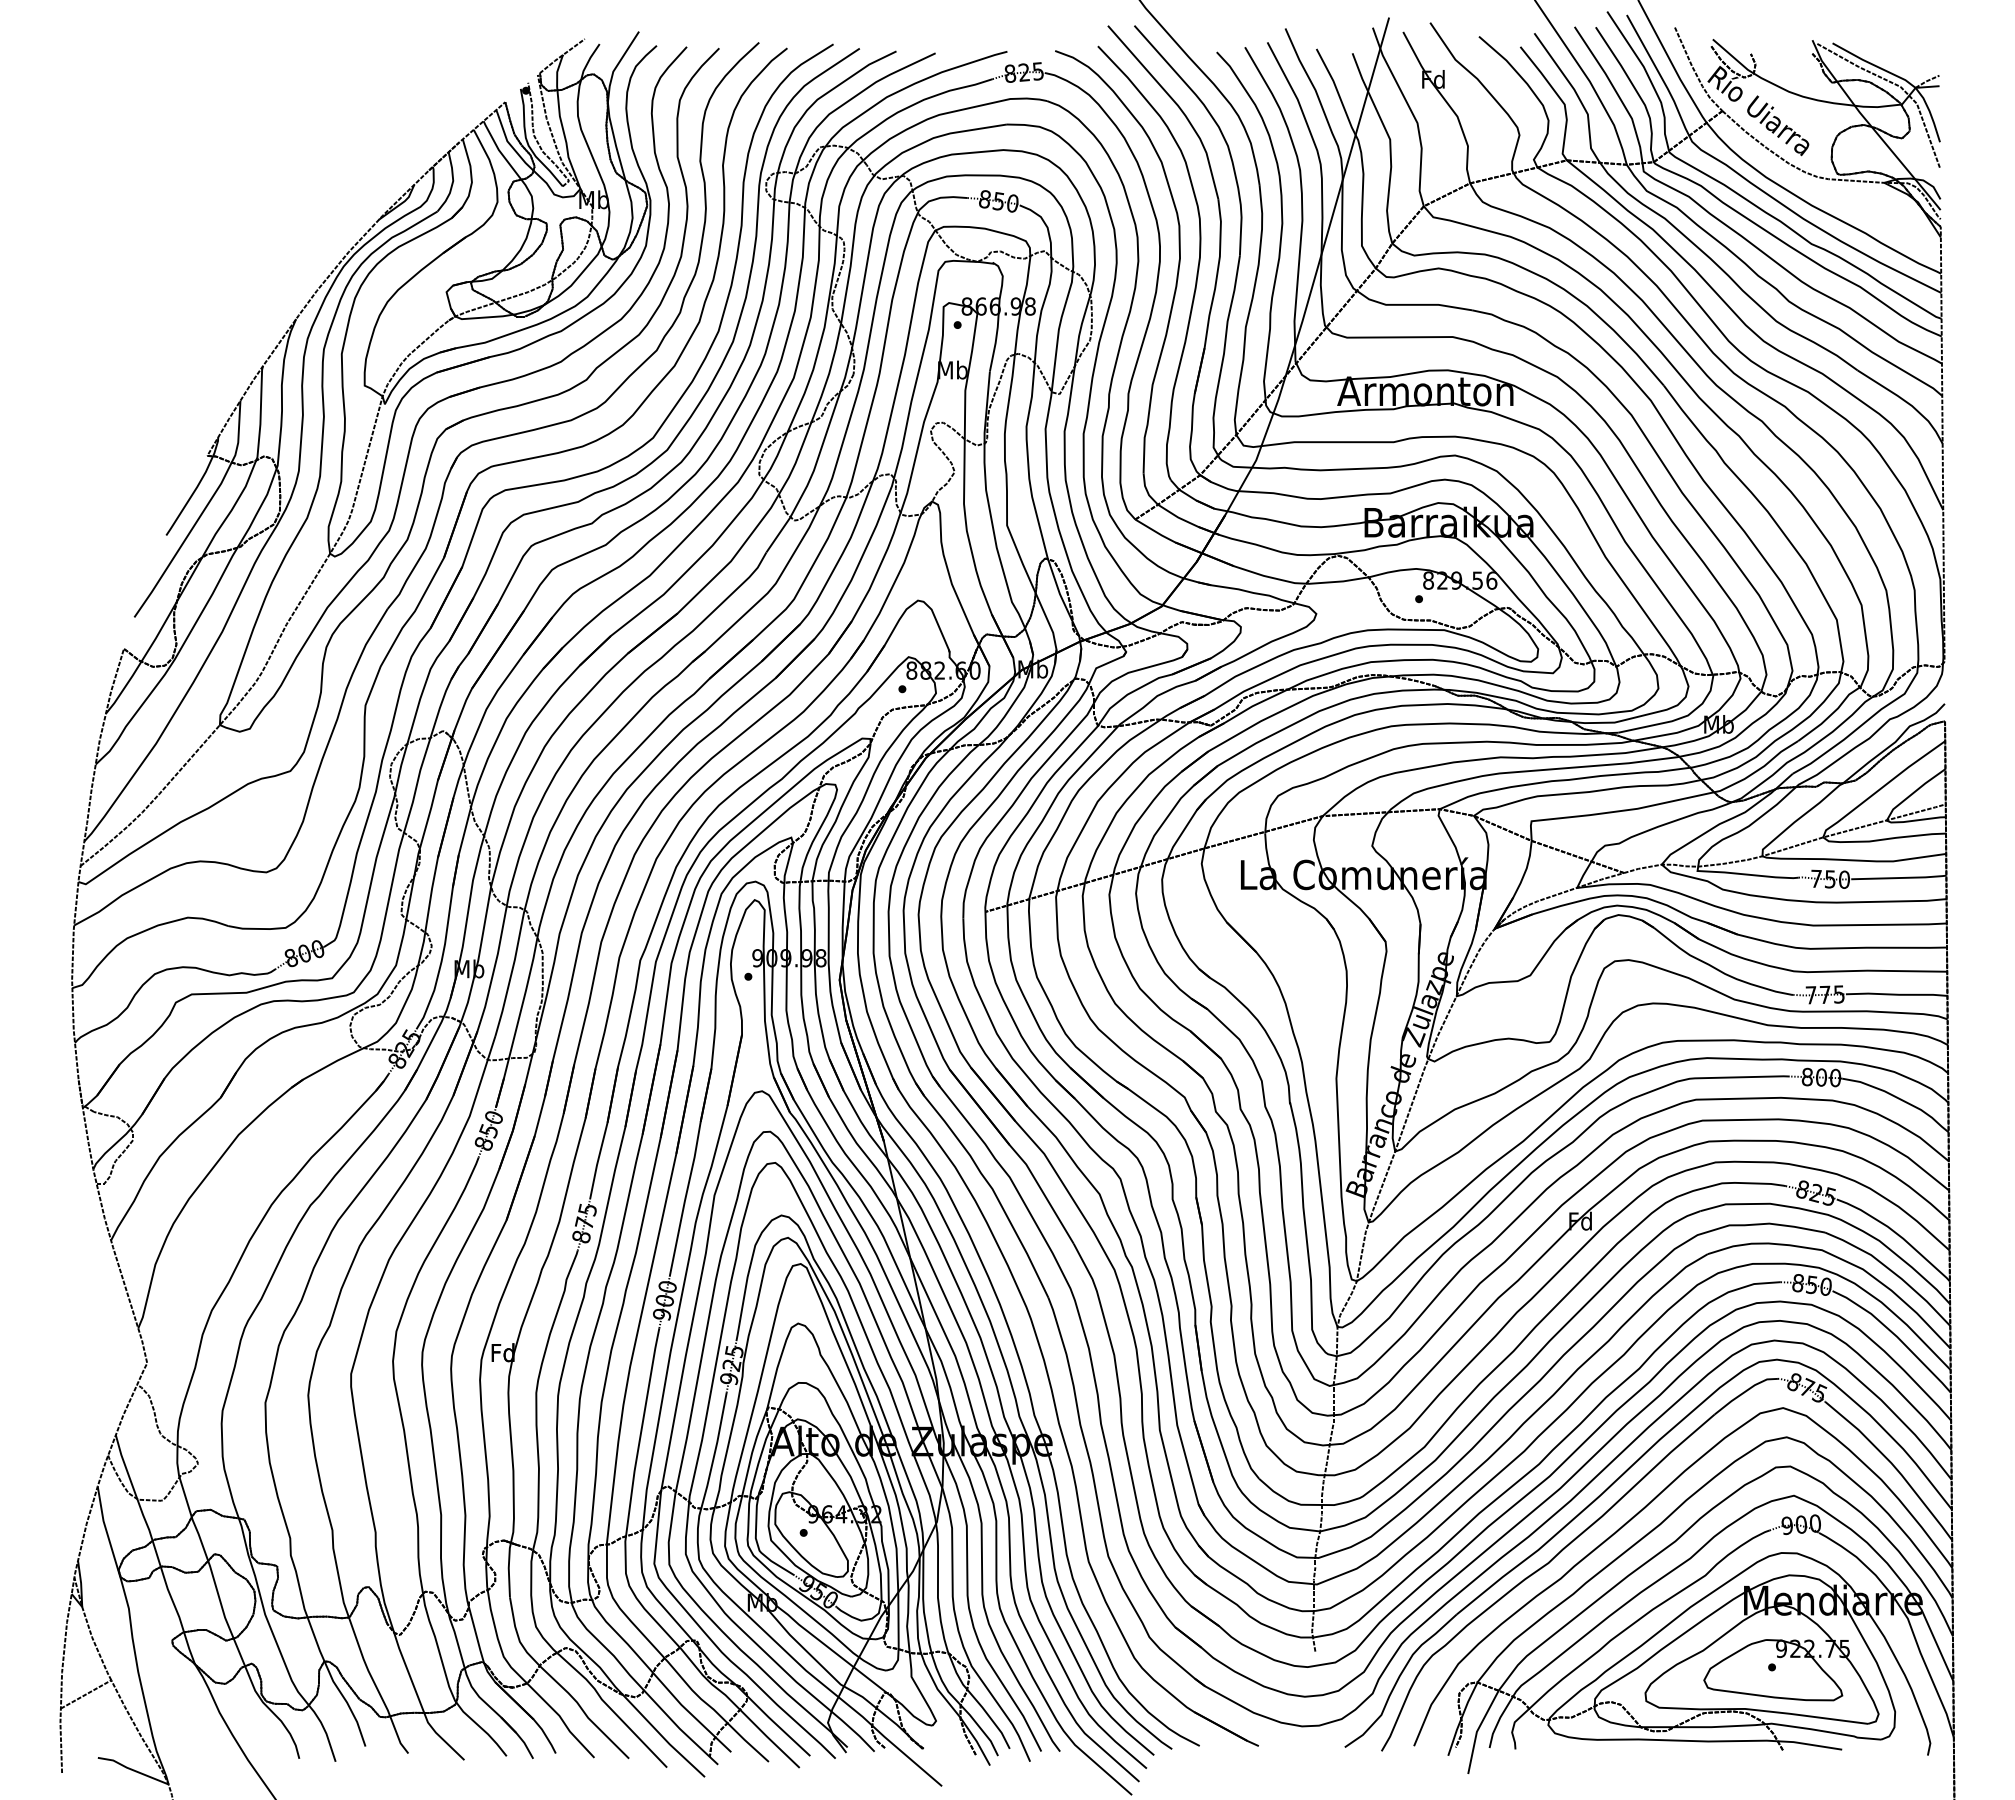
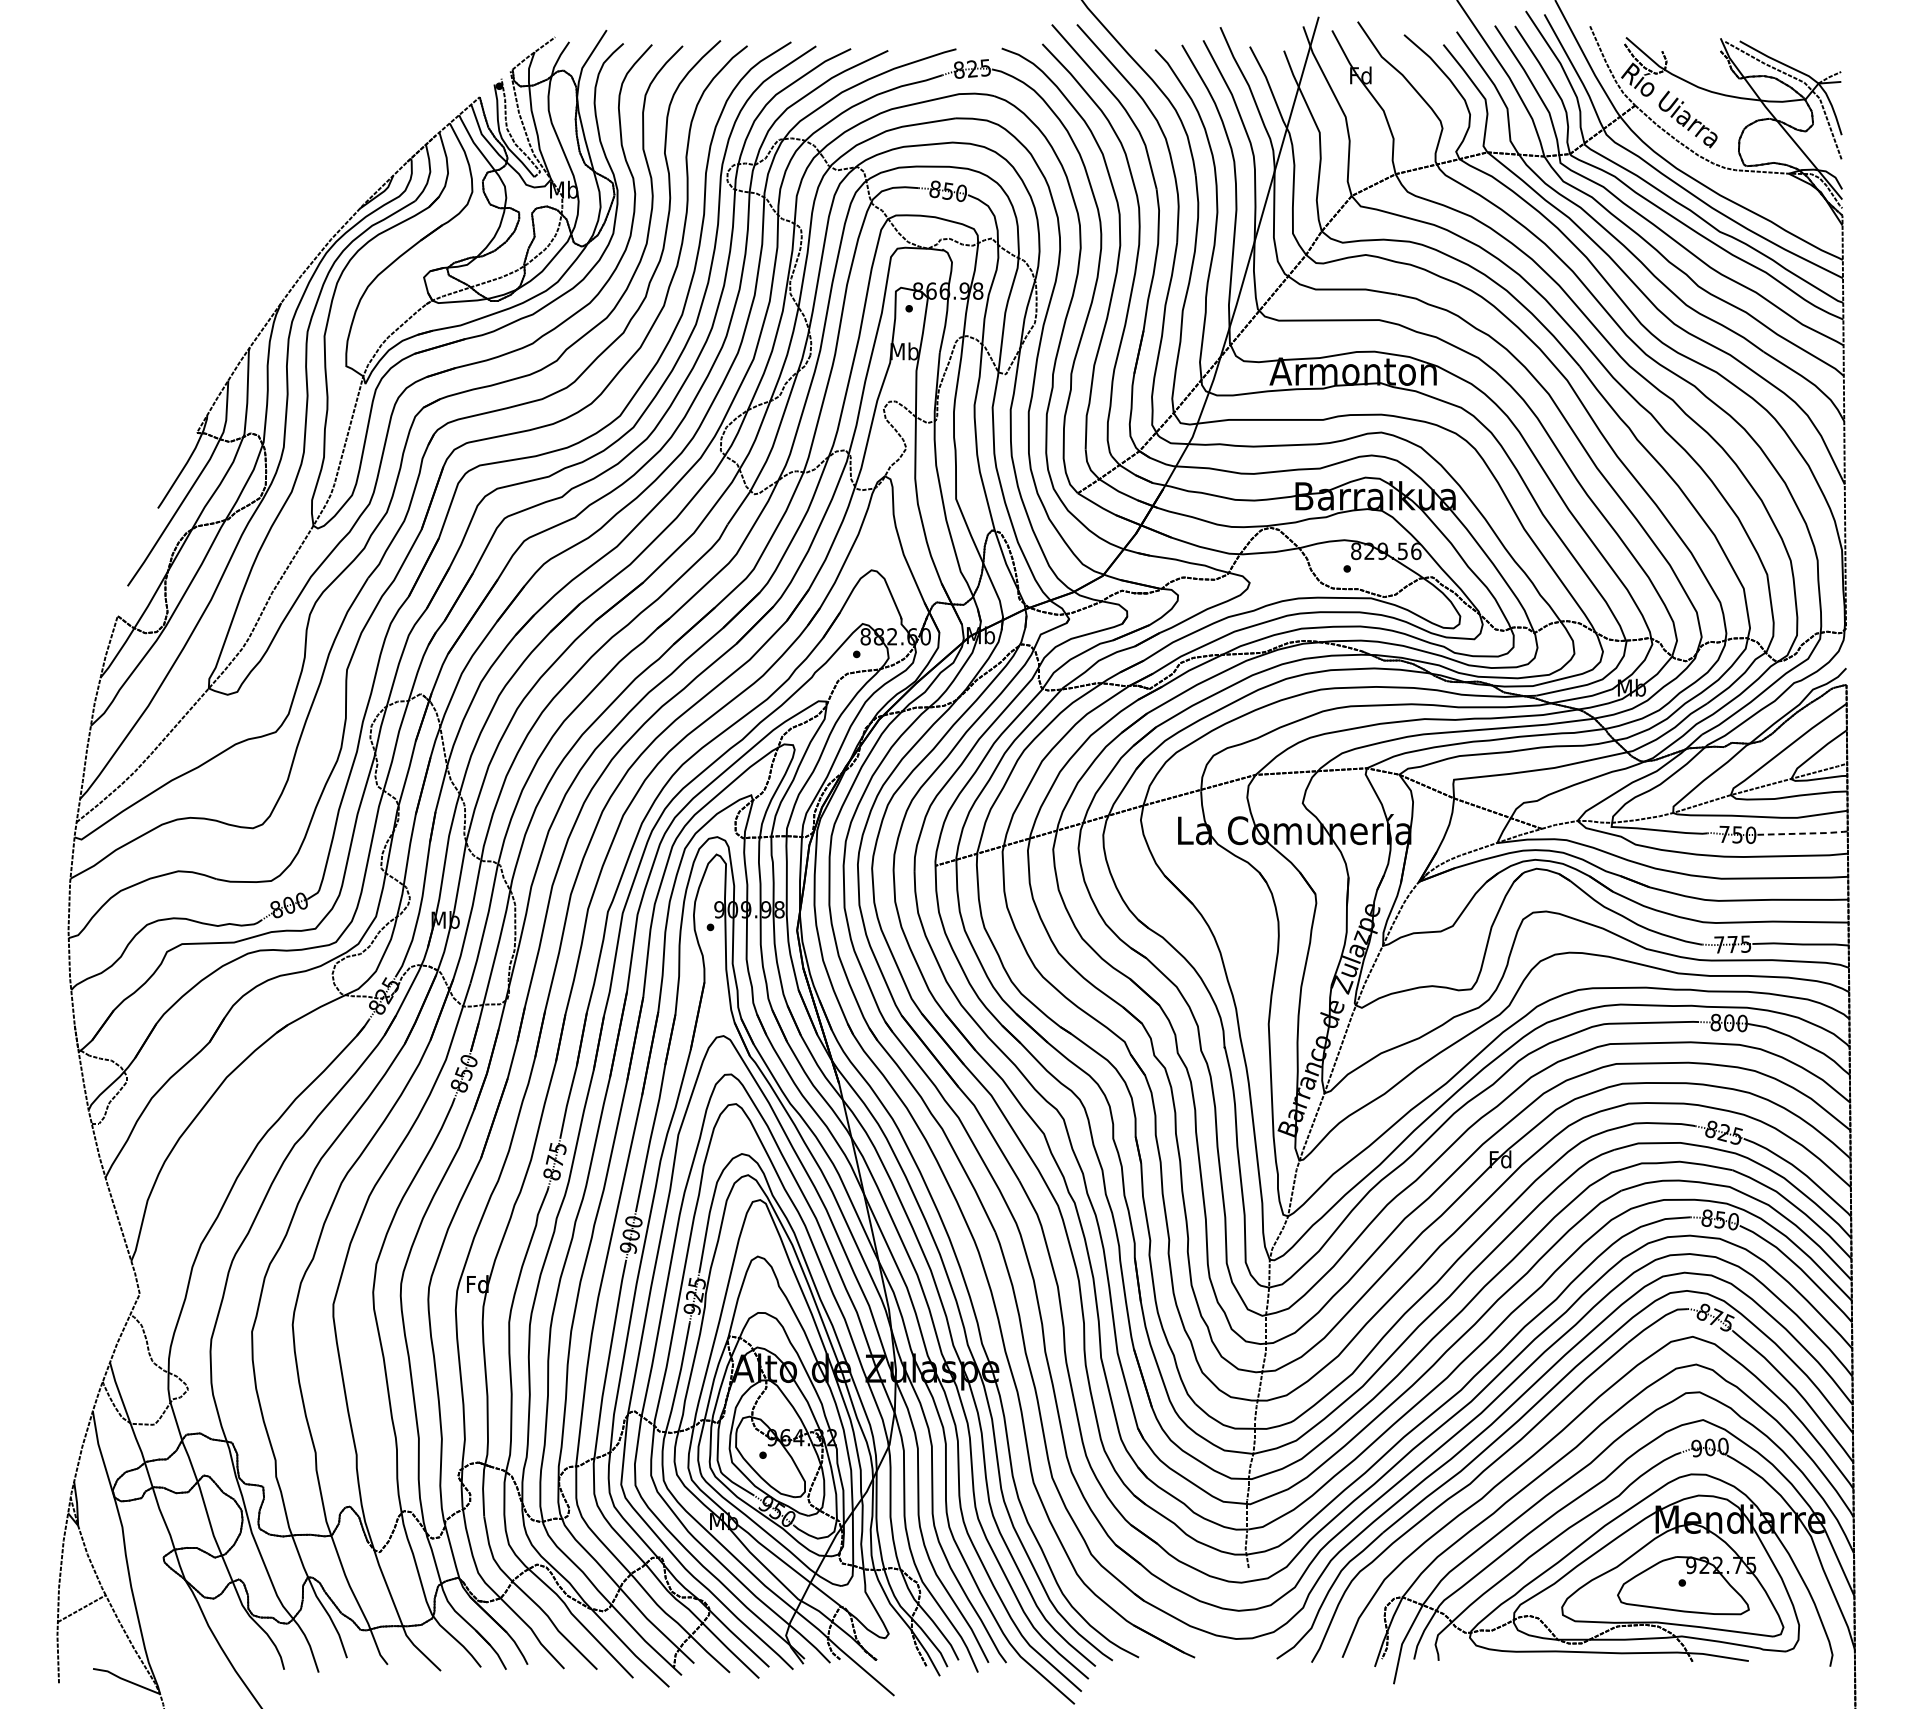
line: (1900, 877) -> (1804, 833), solid -> dashed

